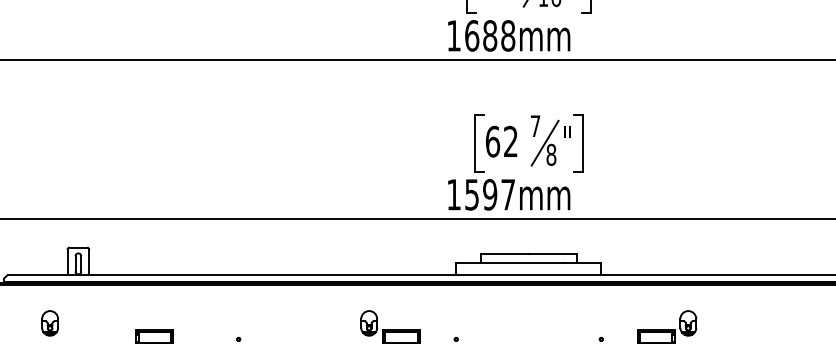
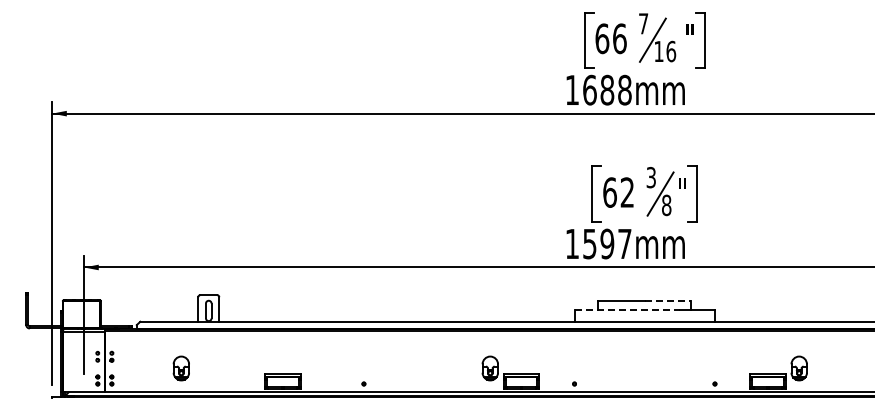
text: (534, 126) -> (650, 177), 7 -> 3
line: (553, 254) -> (668, 301), solid -> dashed
line: (510, 262) -> (627, 309), solid -> dashed

